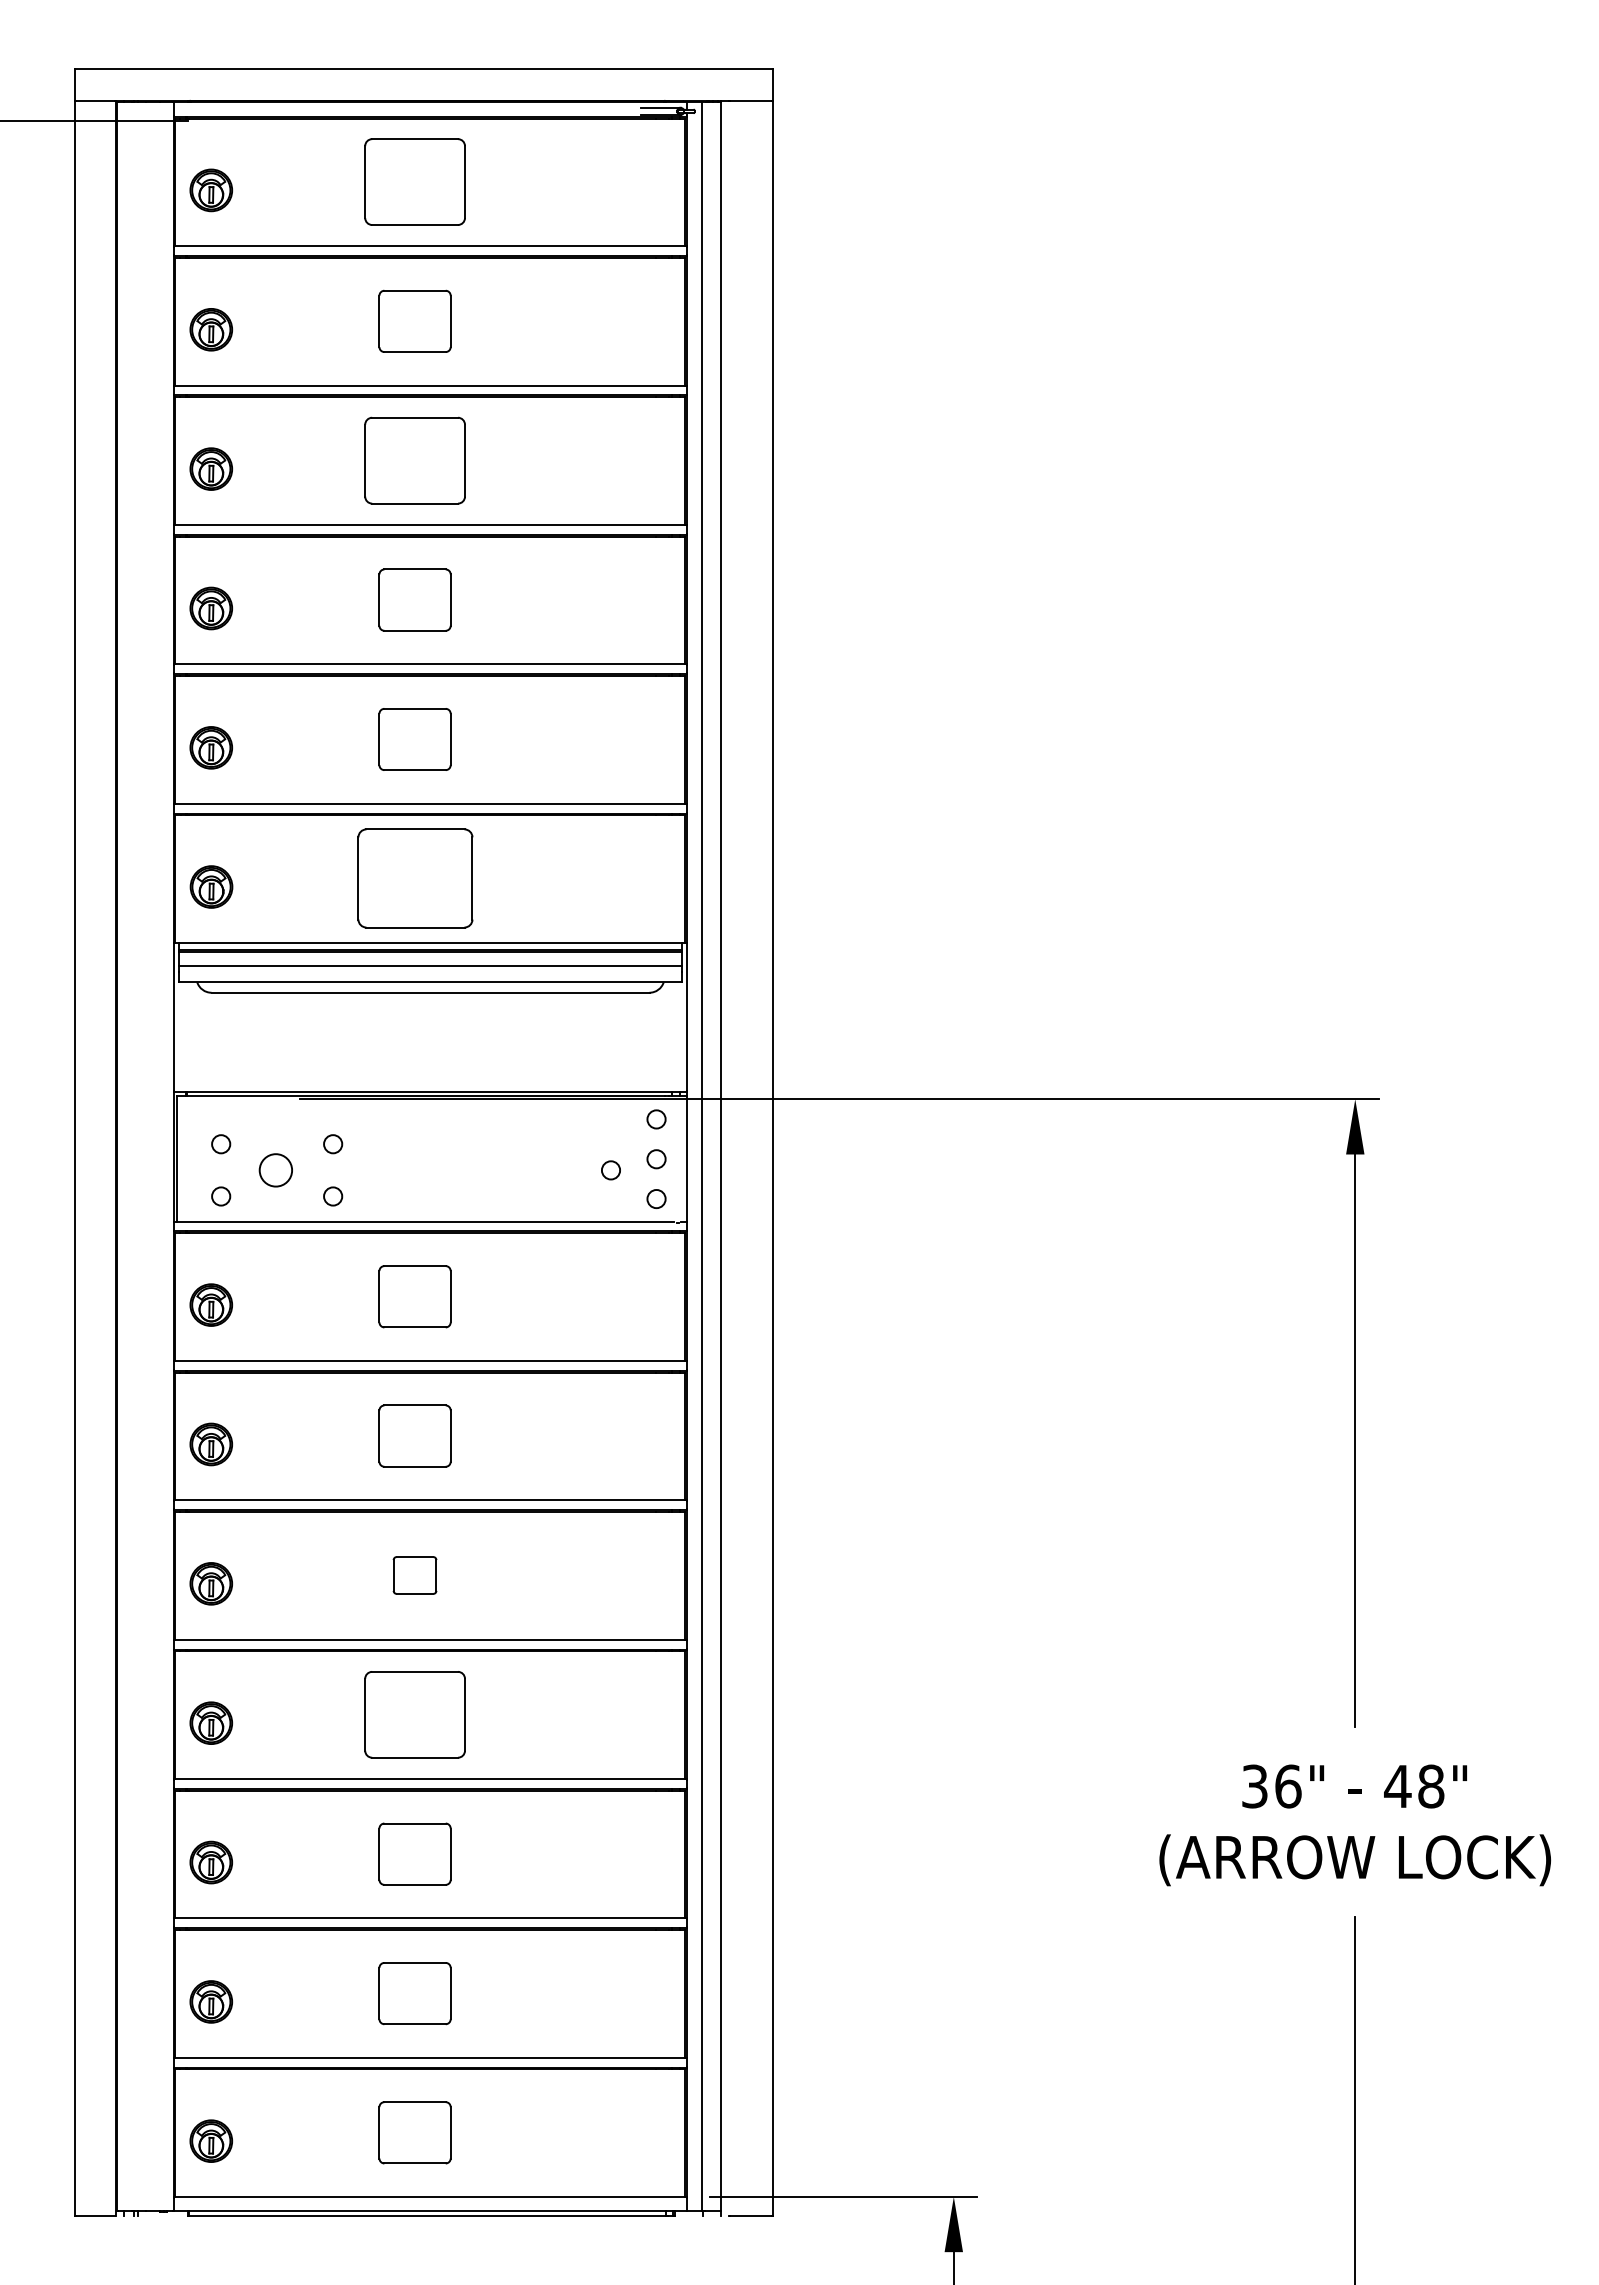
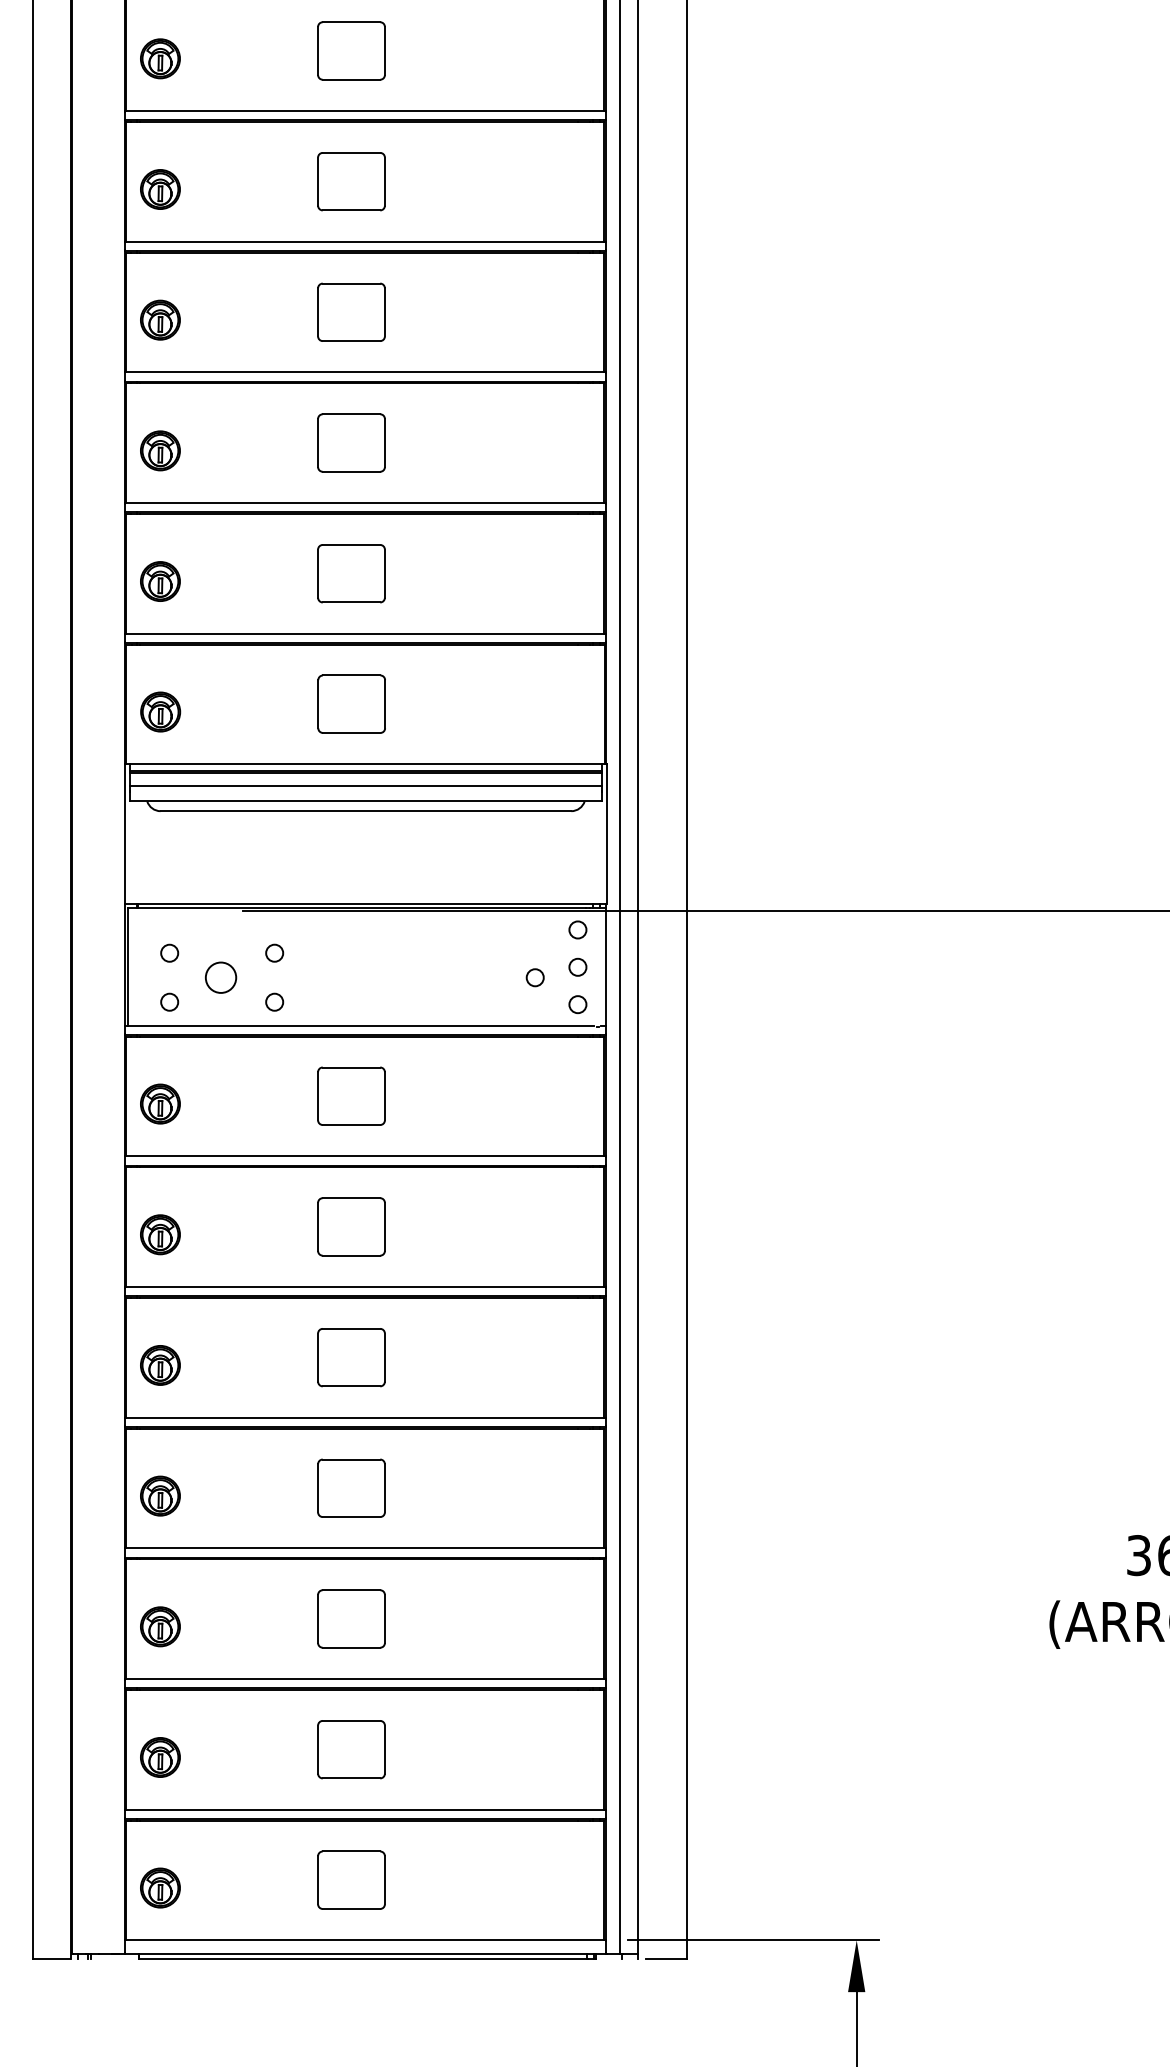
part: (414, 181) -> (350, 50), size x0.71
part: (414, 460) -> (350, 312), size x0.71
part: (414, 878) -> (350, 704), size x0.62
part: (414, 1575) -> (350, 1357), size x1.67
part: (414, 1714) -> (350, 1487), size x0.71

